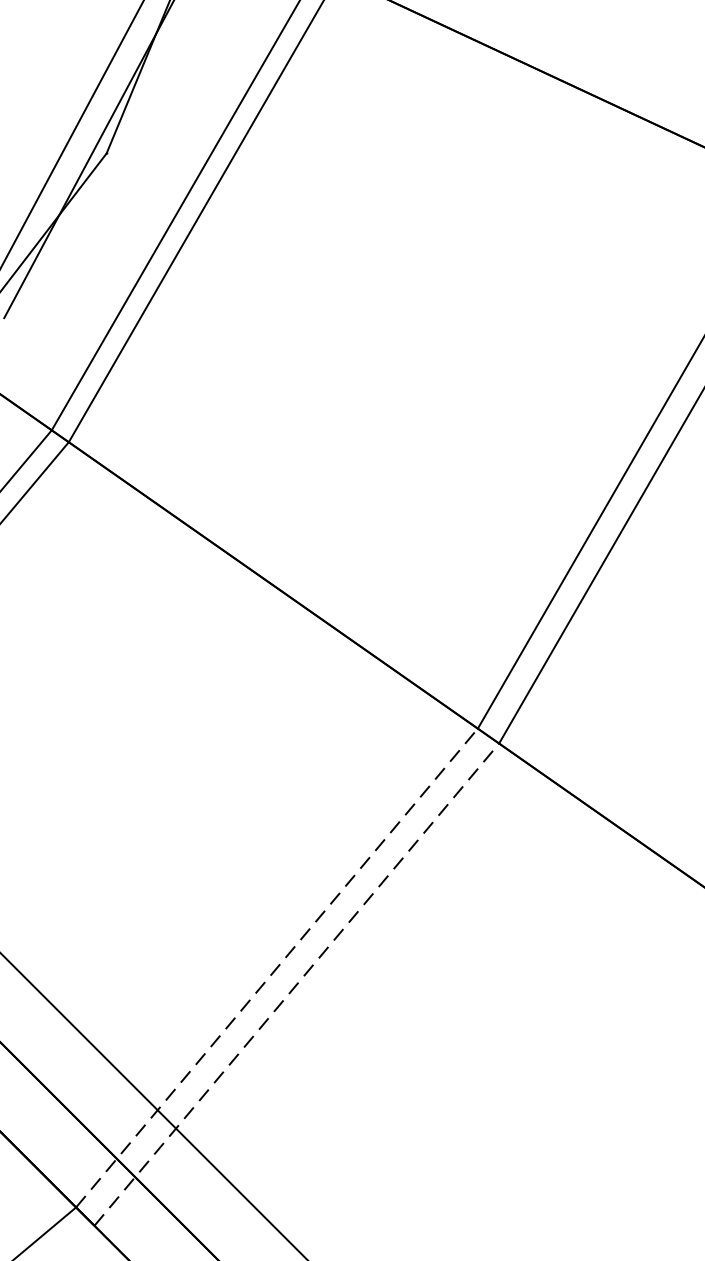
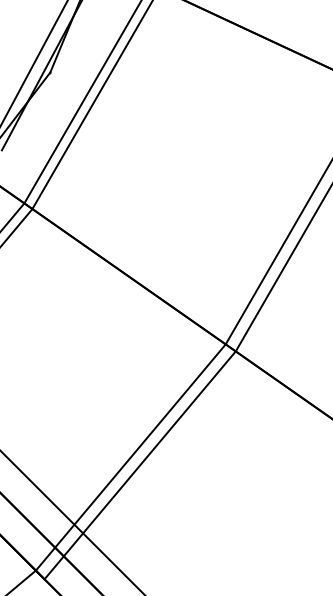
line: (276, 968) -> (130, 457), dashed -> solid
line: (297, 984) -> (140, 465), dashed -> solid

